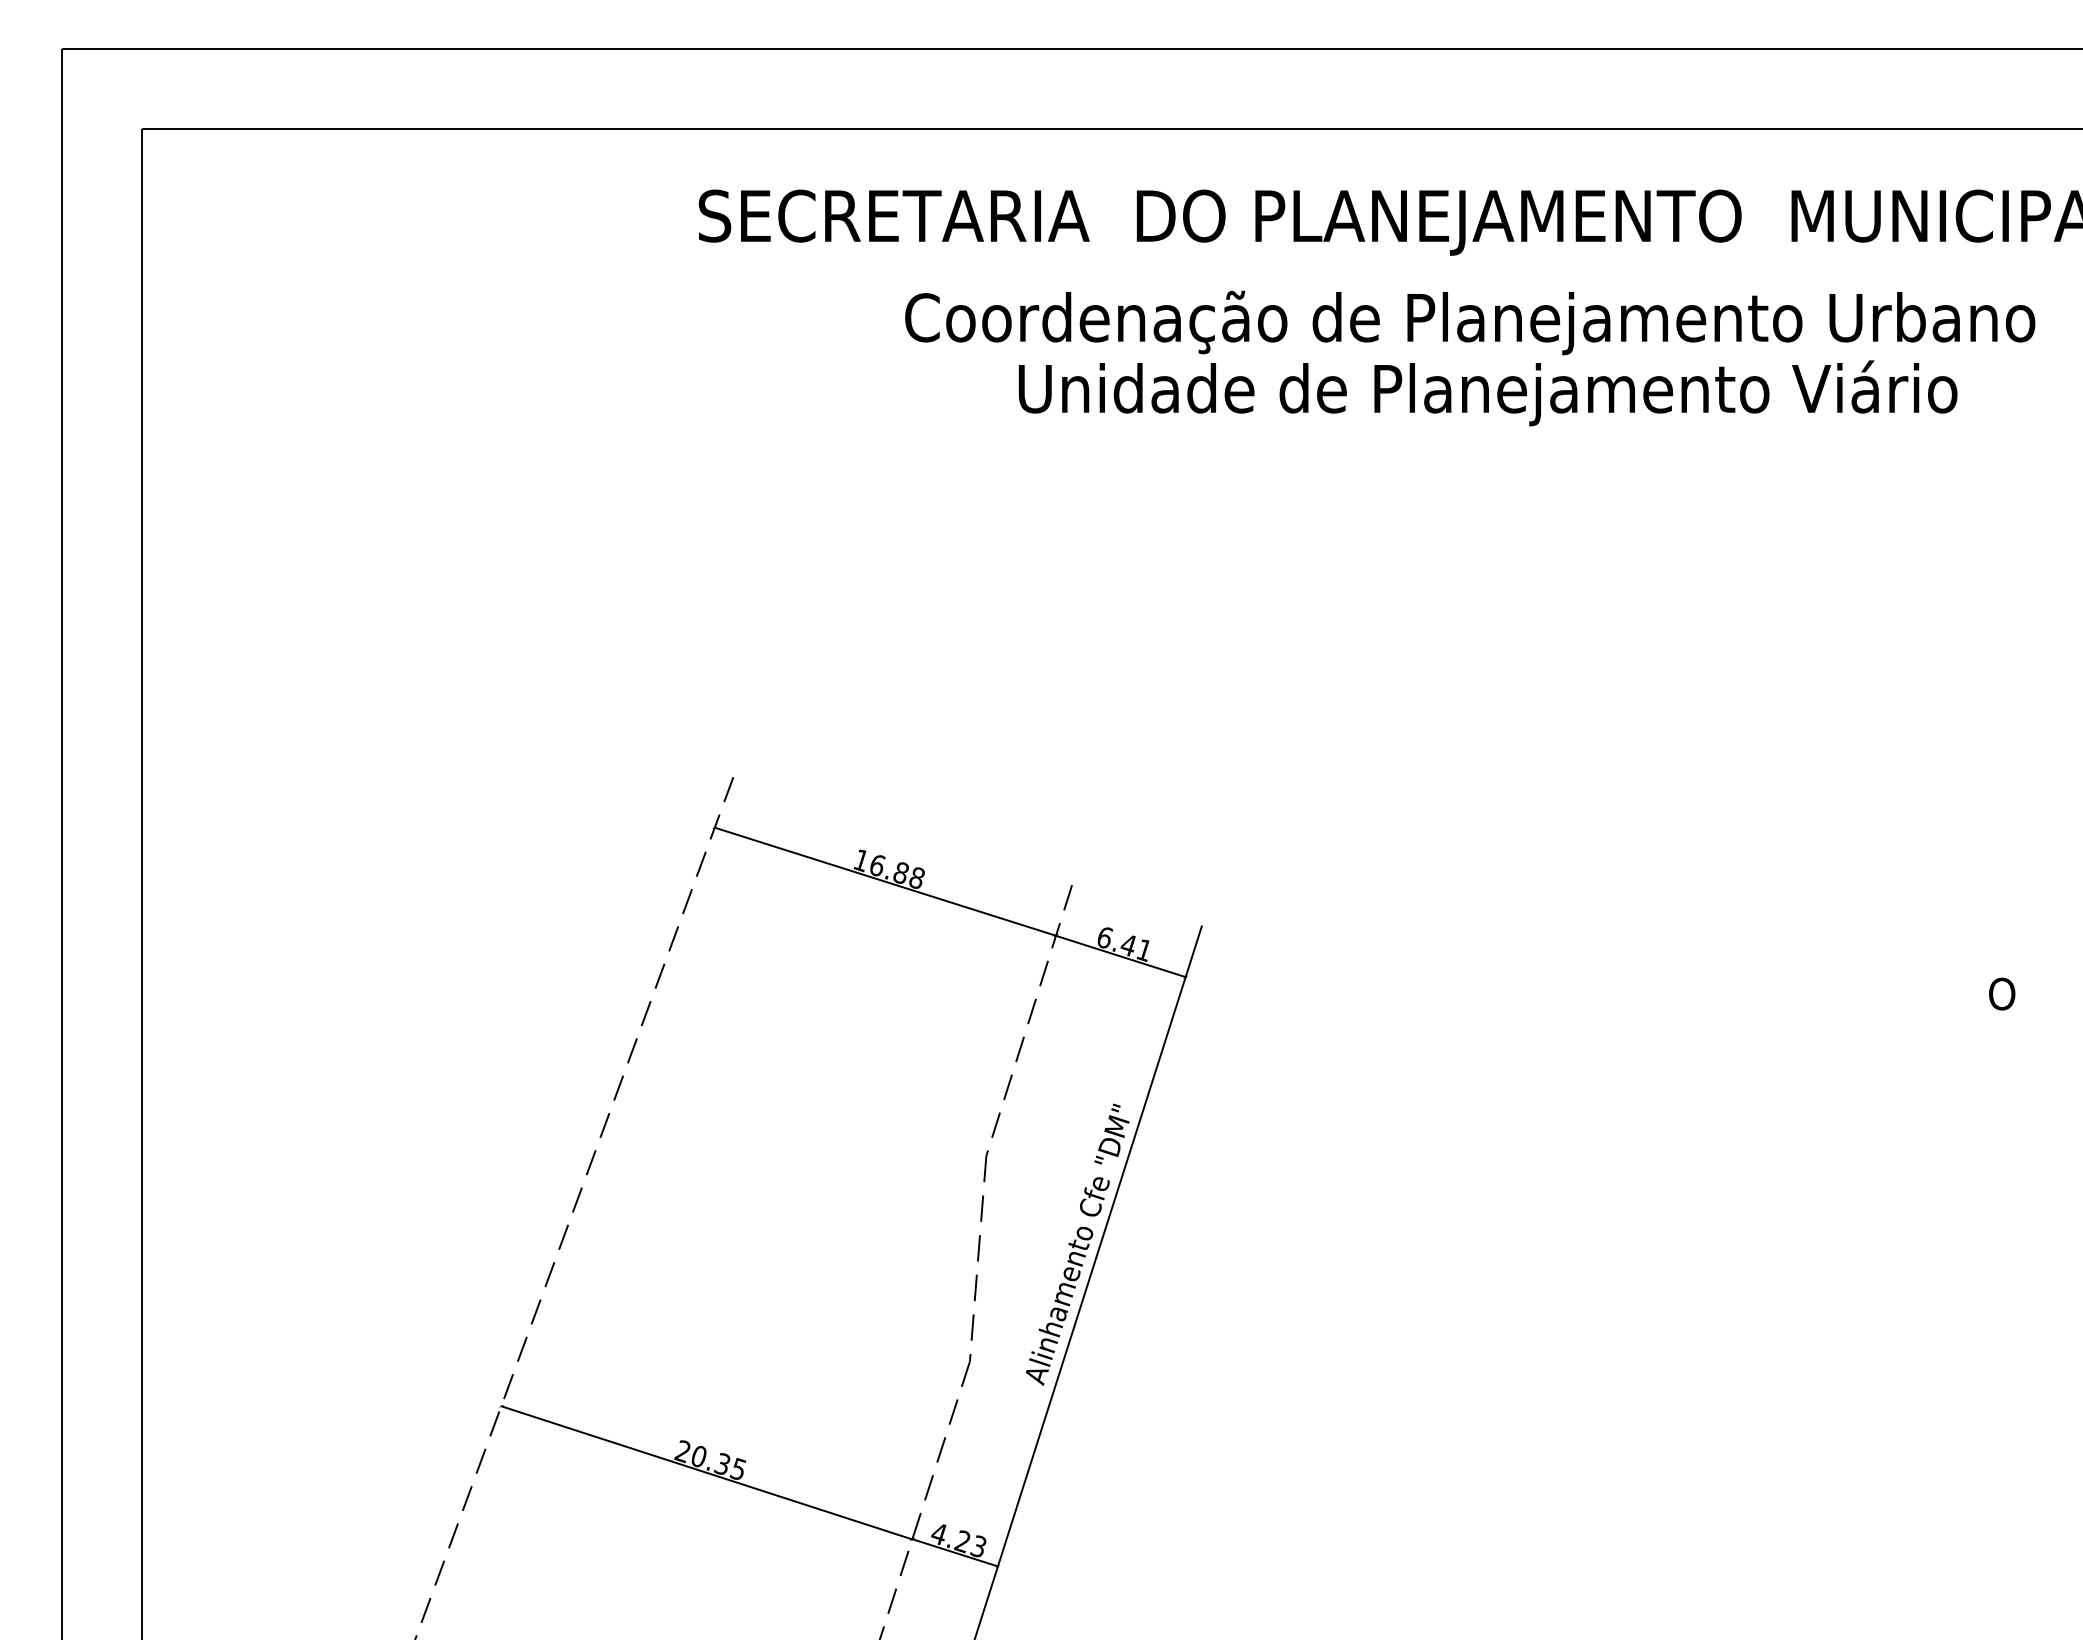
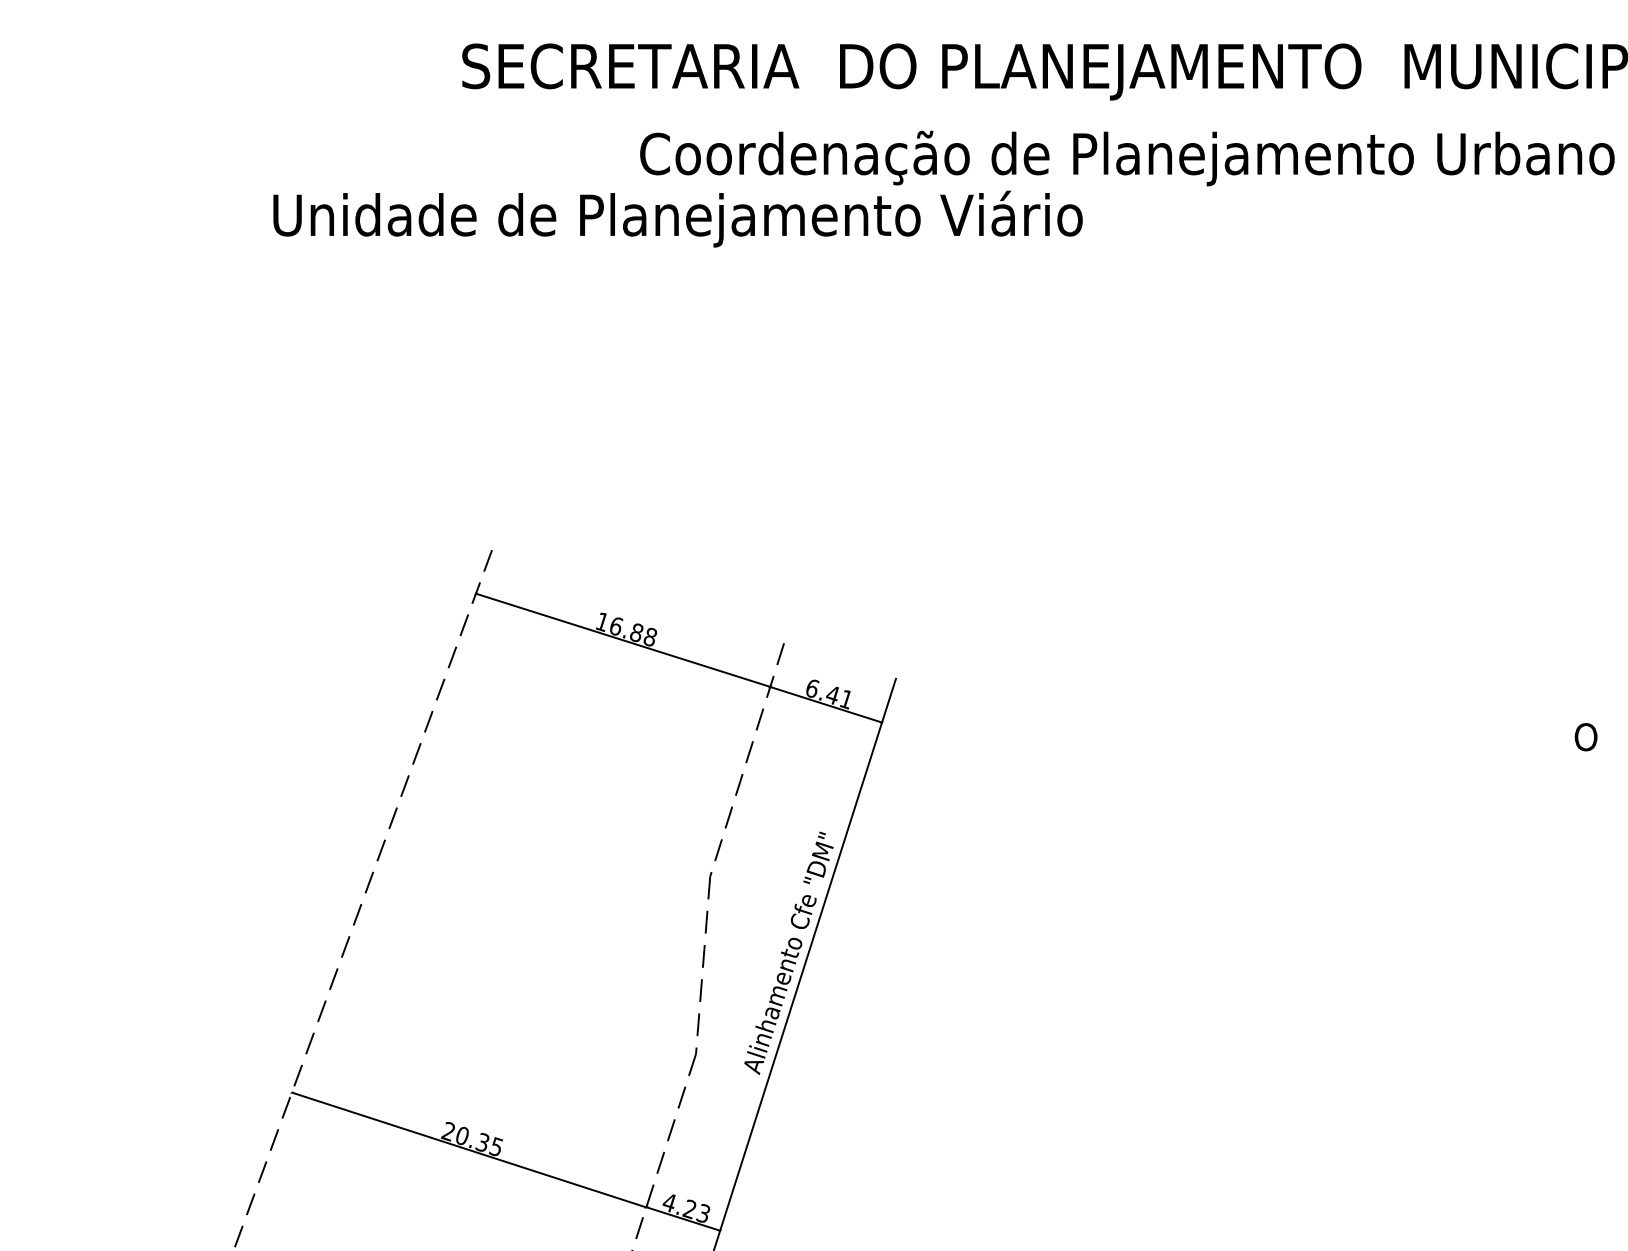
text: (1487, 393) -> (677, 219), moved

